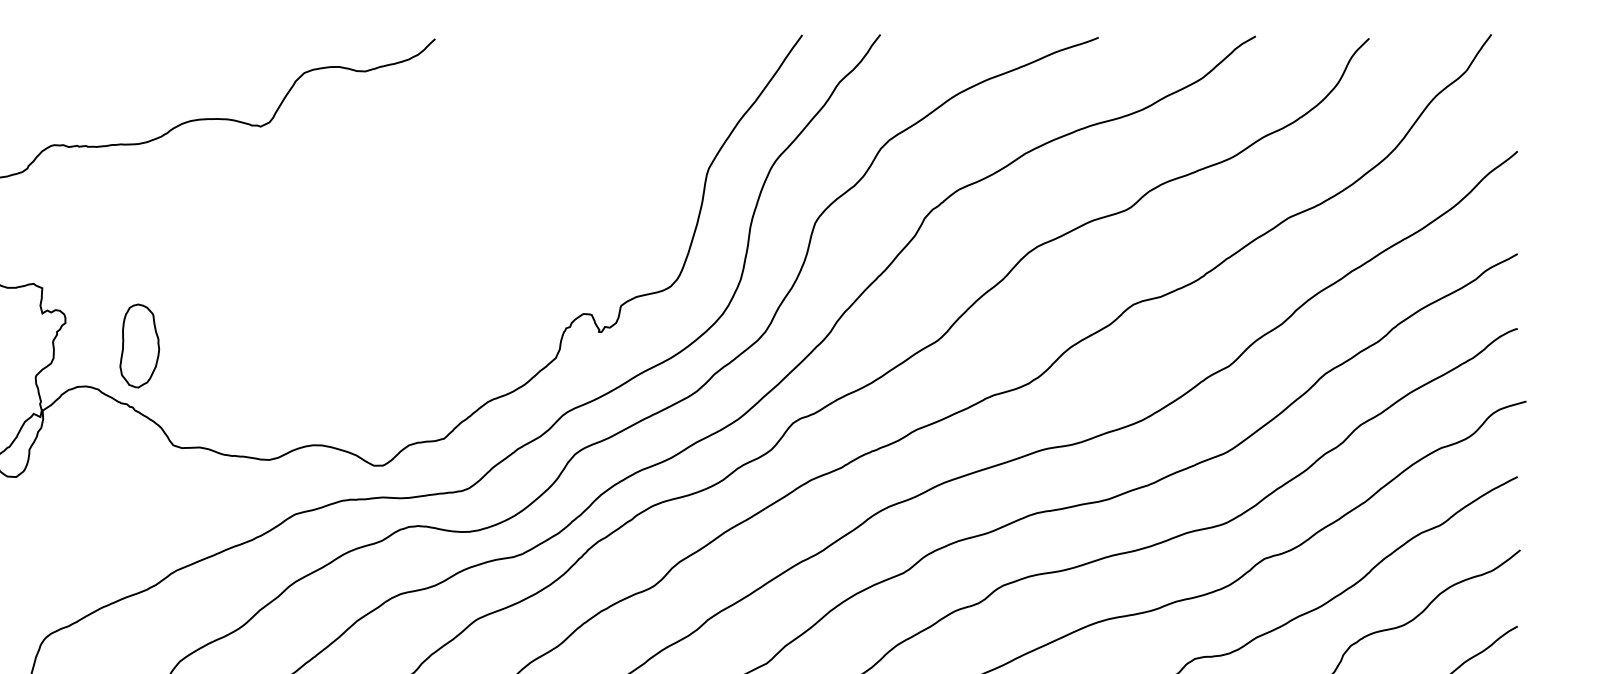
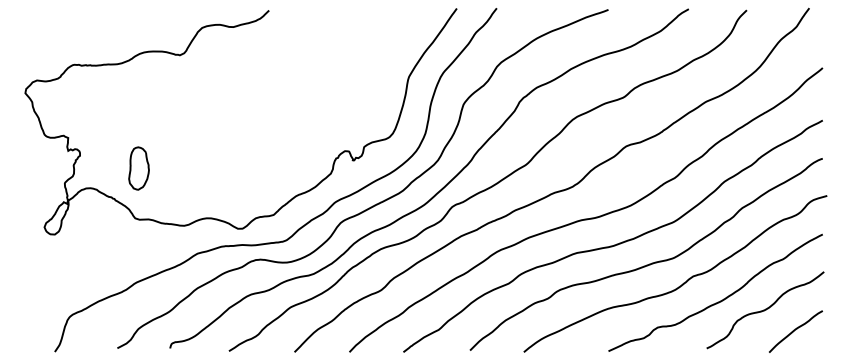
part: (138, 345) -> (138, 168), moved

